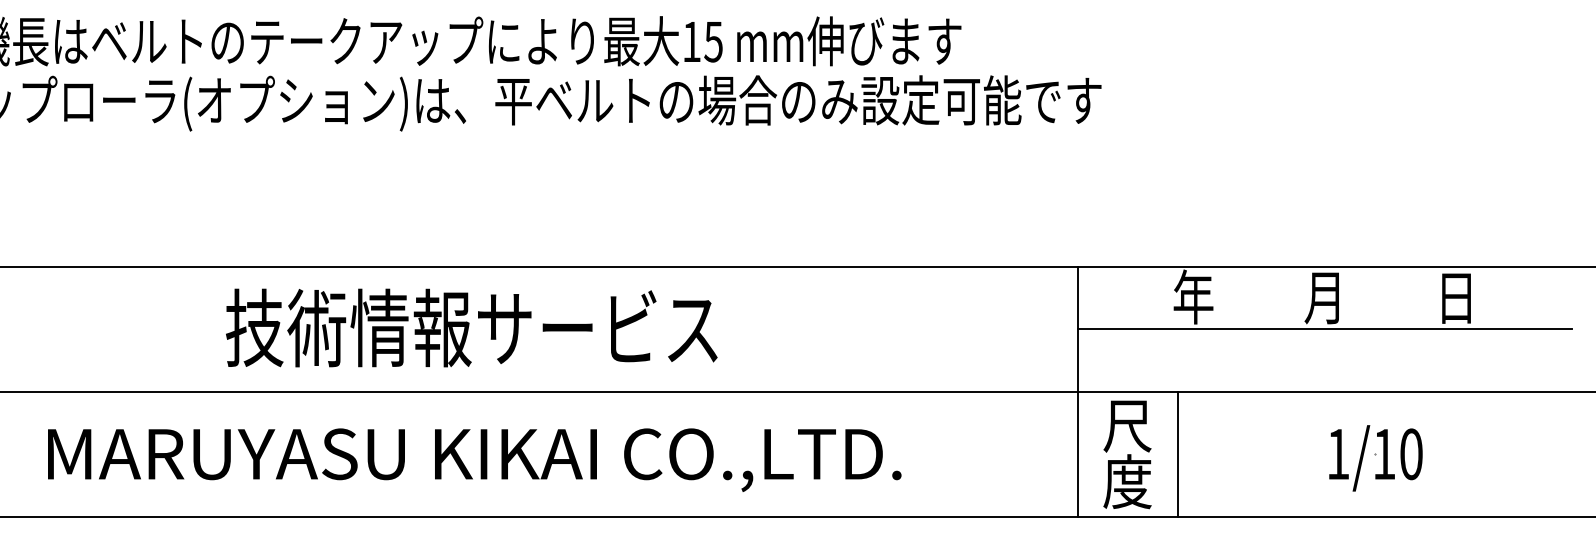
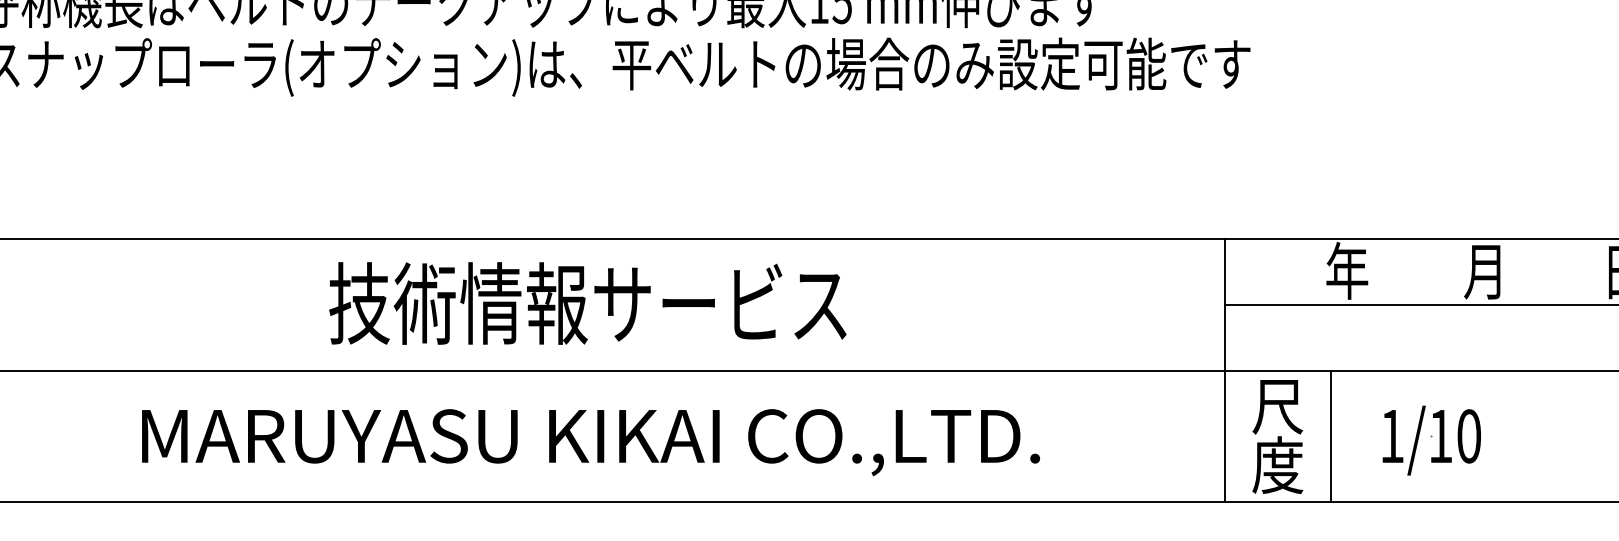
part: (1375, 458) -> (1431, 440), moved

